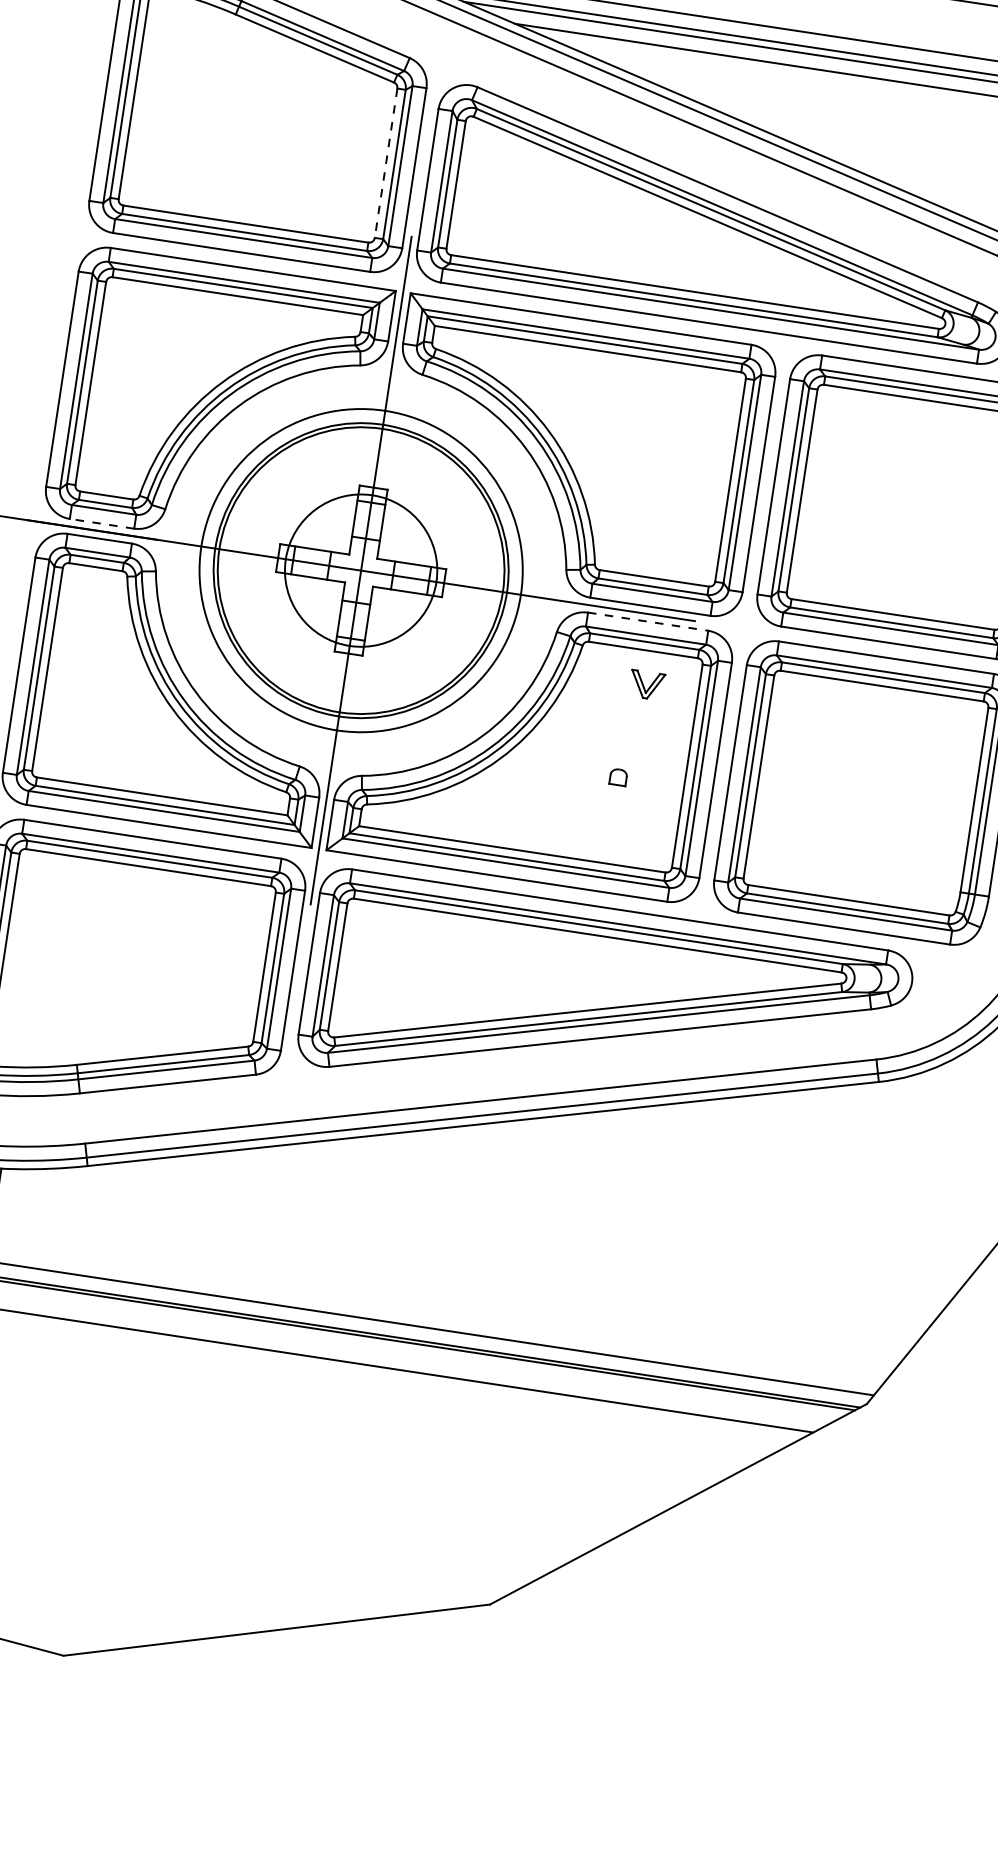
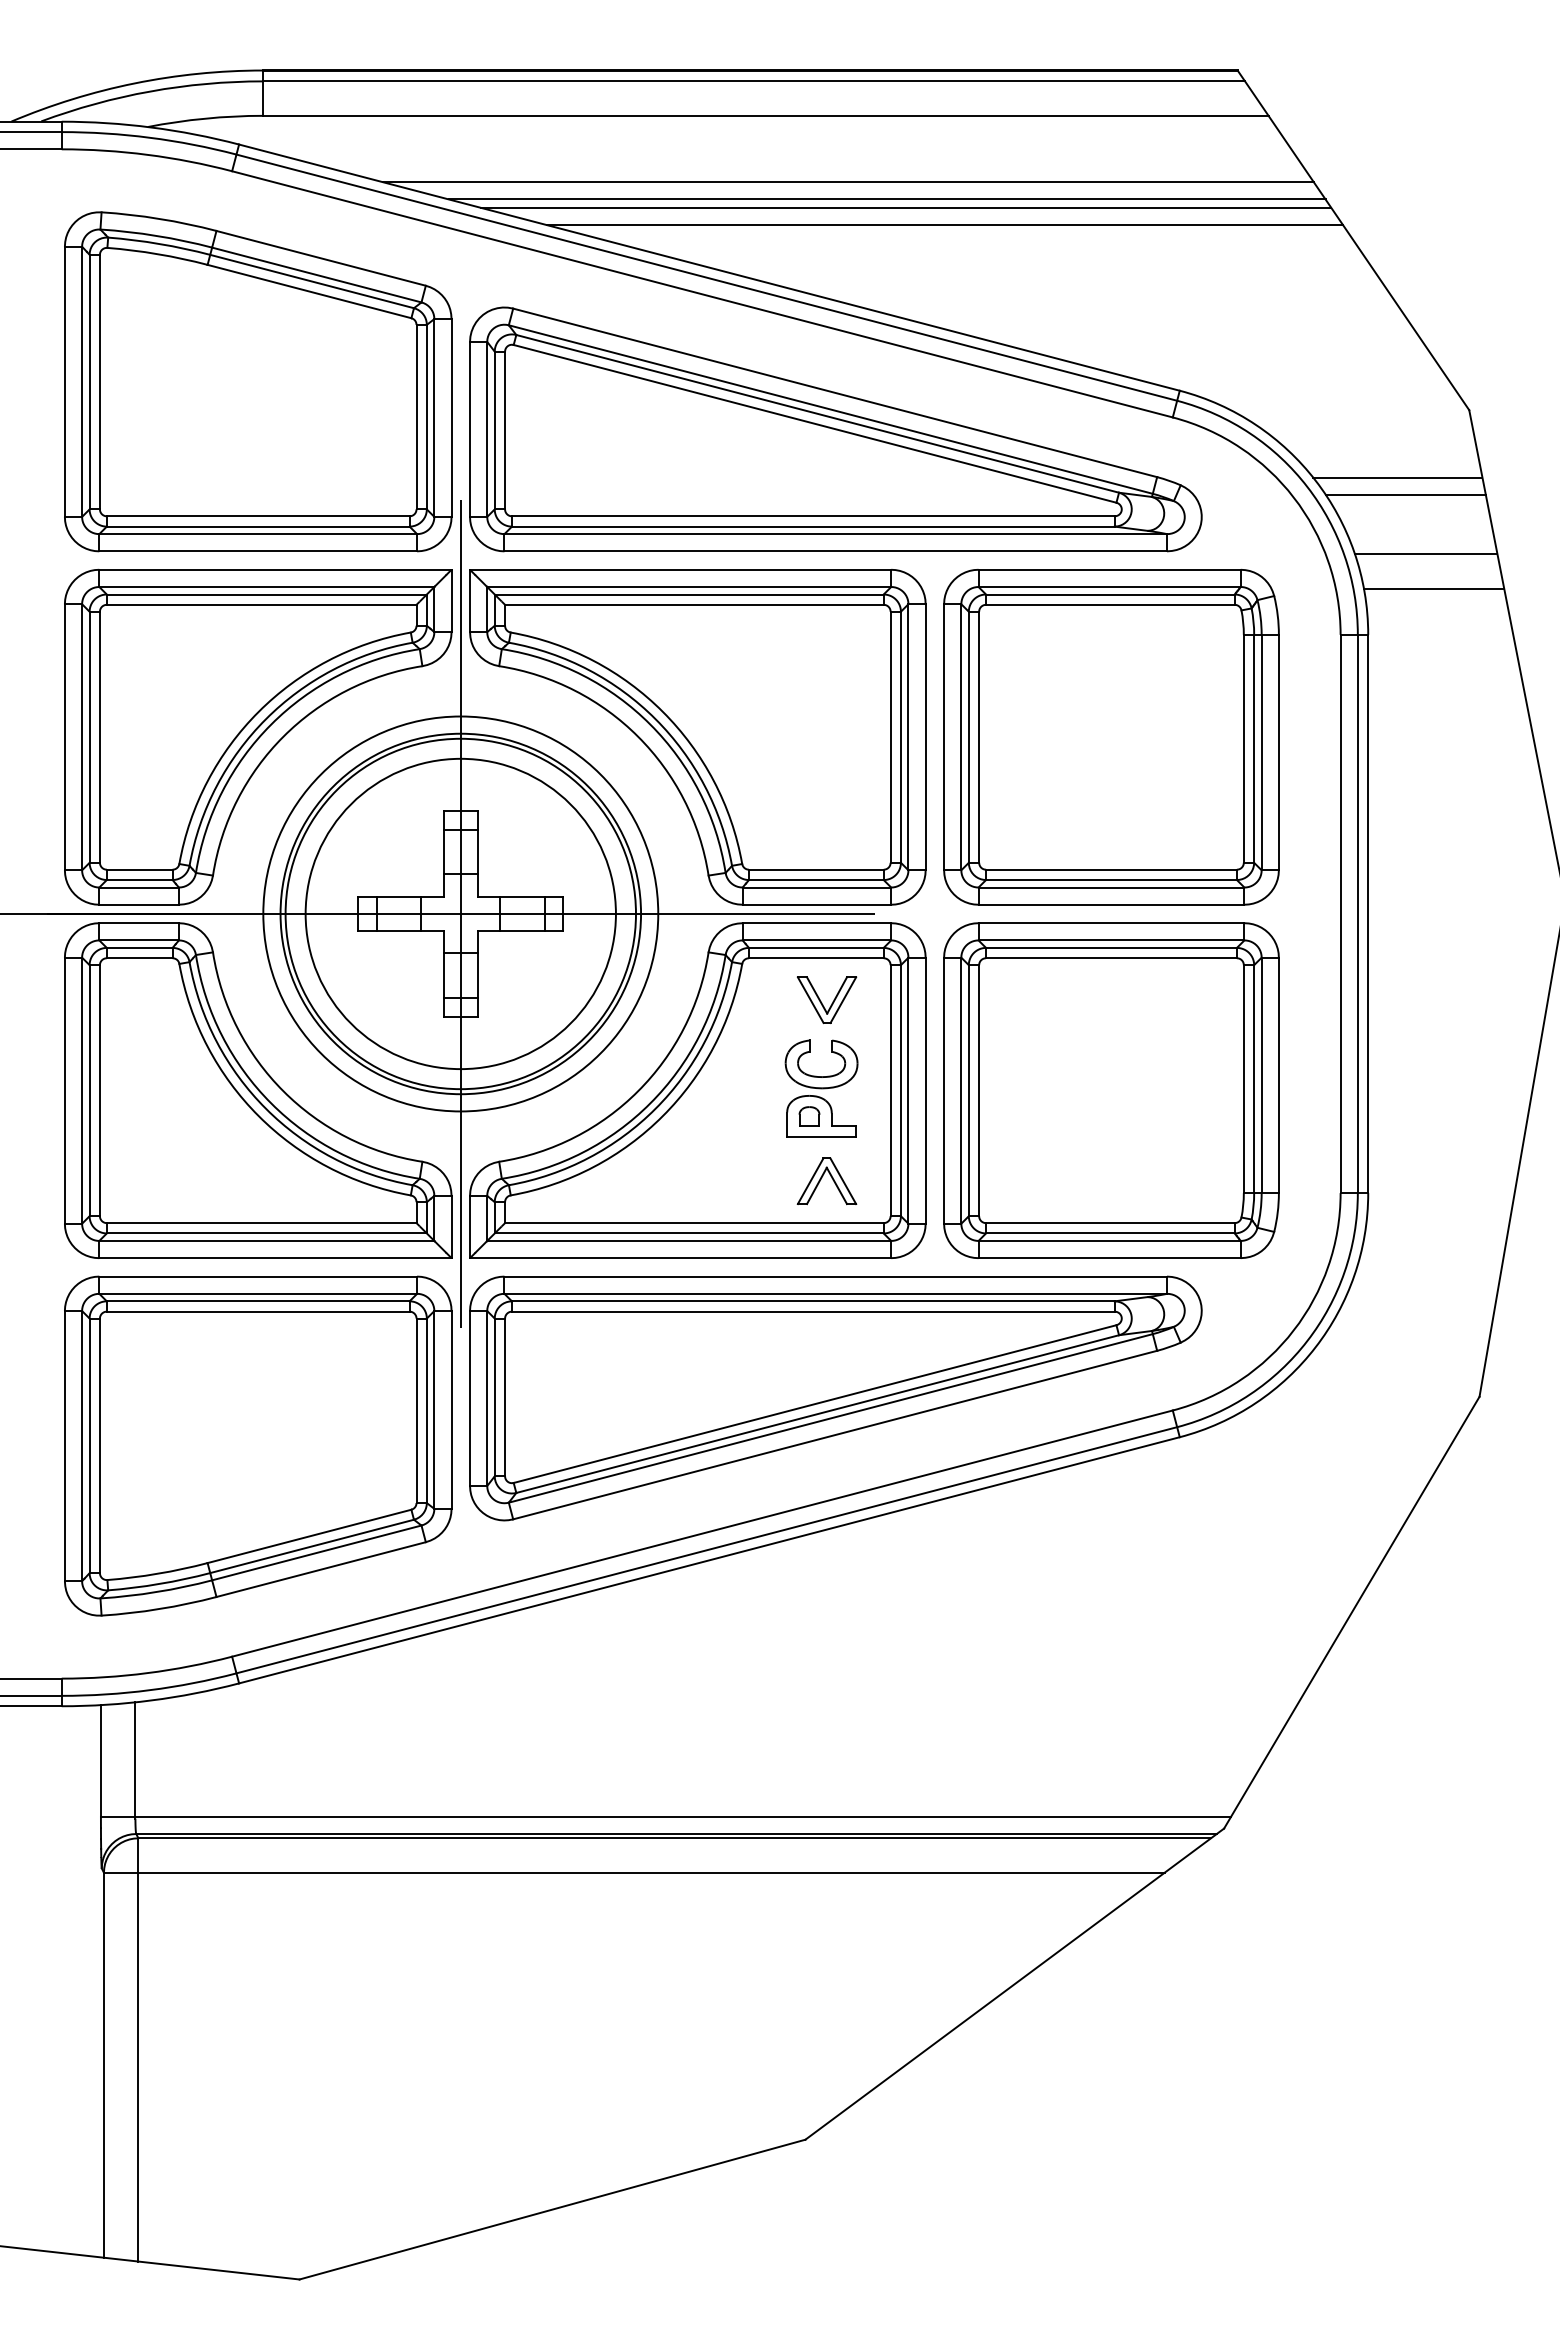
line: (386, 163) -> (416, 417), dashed -> solid
line: (102, 523) -> (139, 904), dashed -> solid
circle: (360, 570) -> (460, 913), size x1.67
line: (648, 622) -> (817, 923), dashed -> solid
part: (646, 685) -> (826, 1000), size x1.43
part: (631, 755) -> (821, 1088), added
part: (624, 831) -> (826, 1181), added

